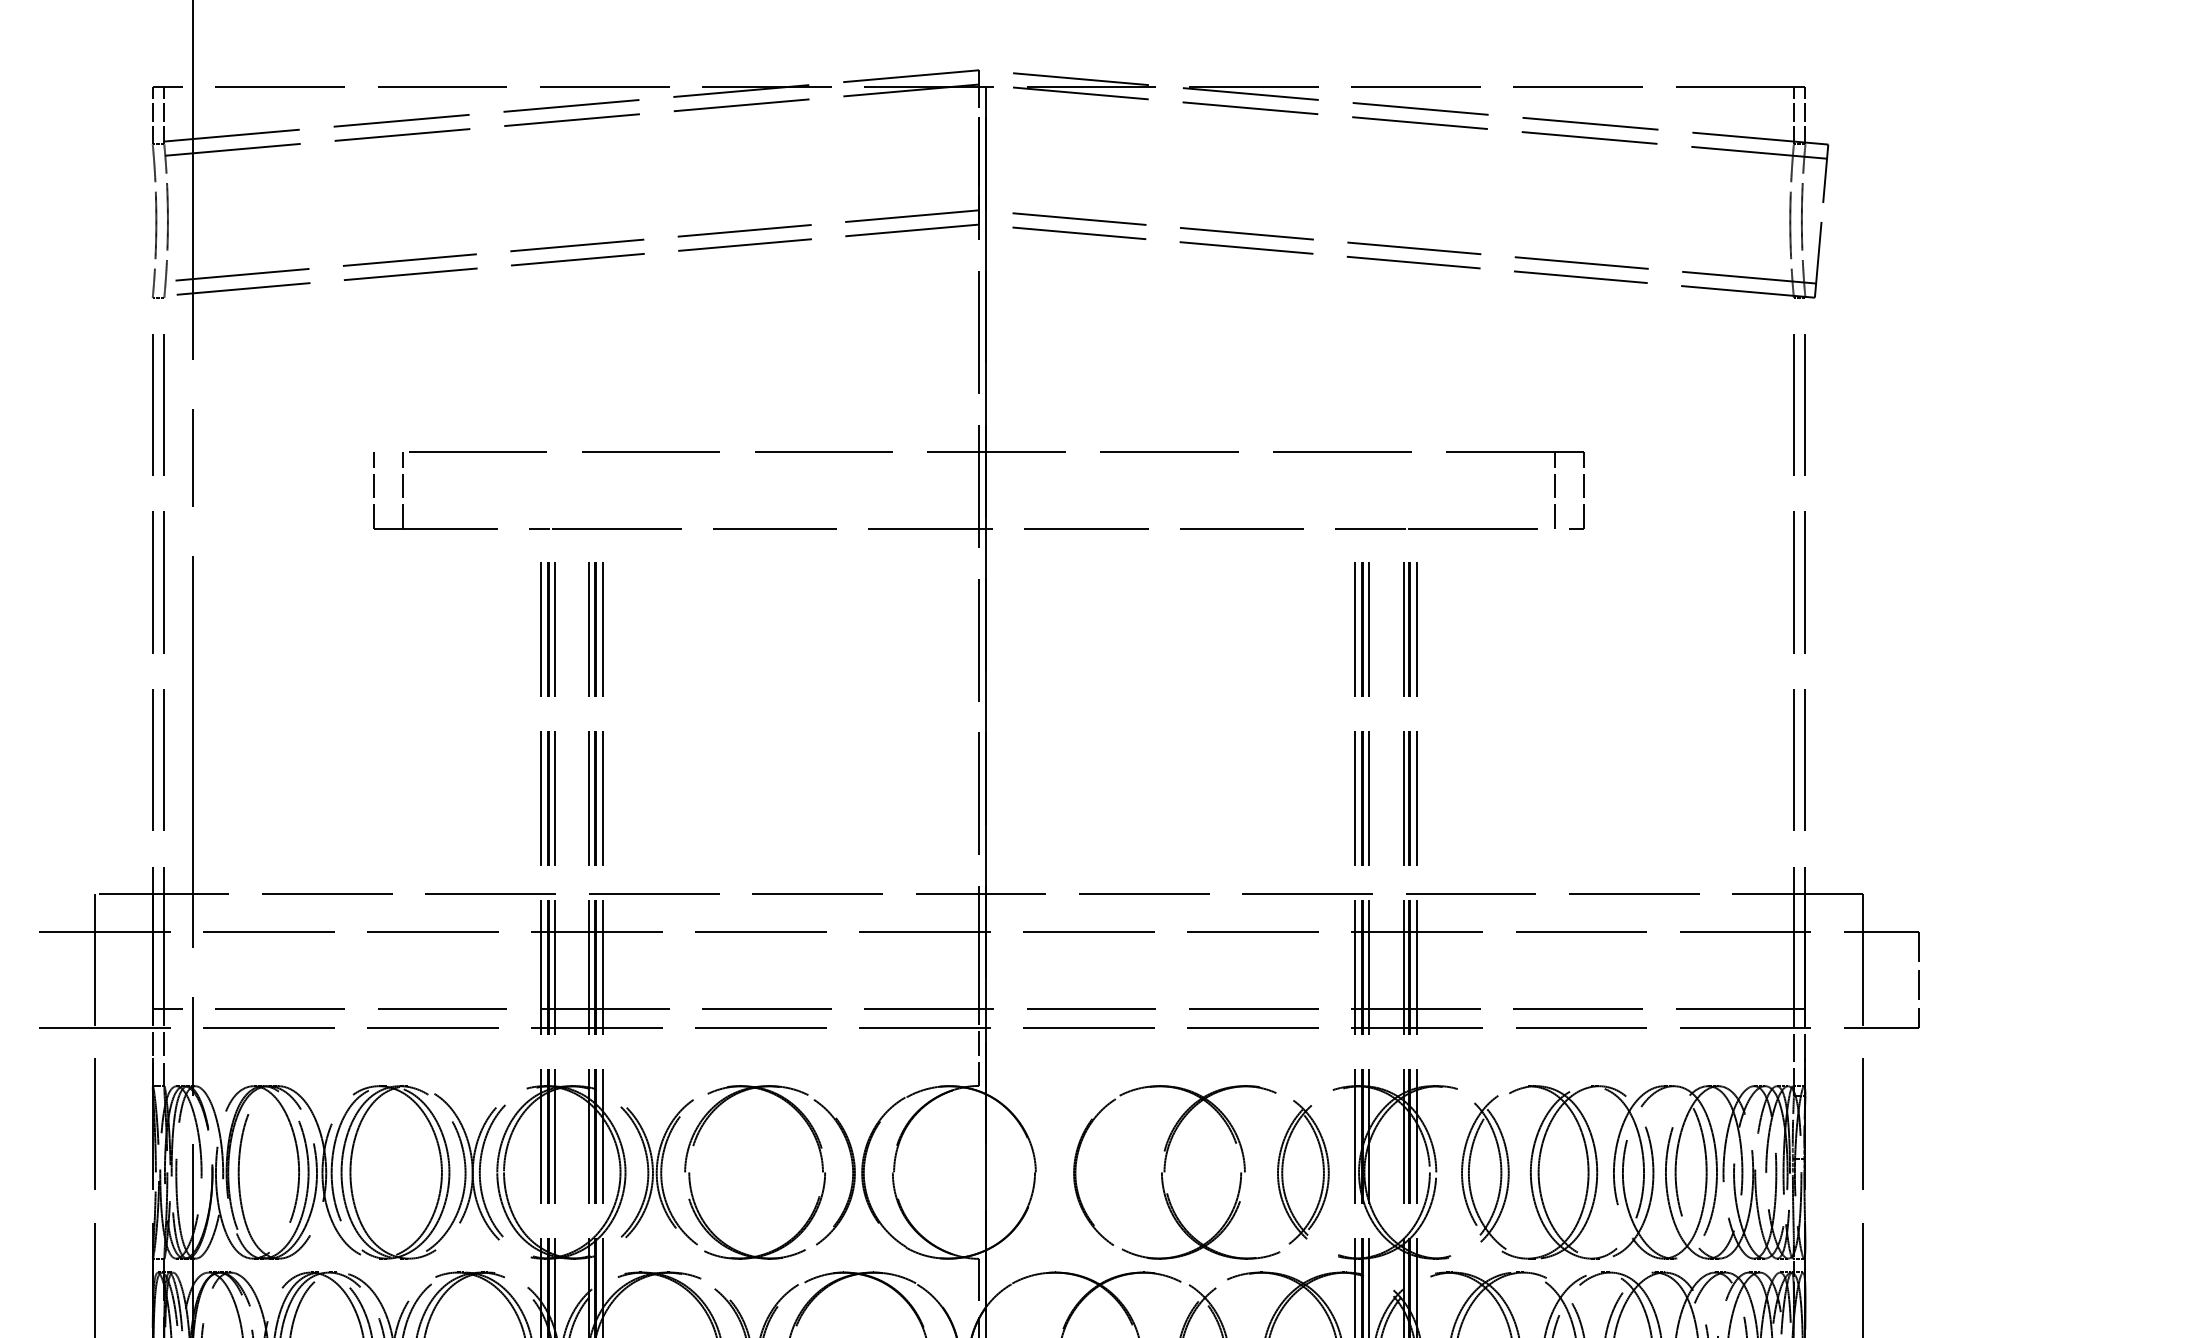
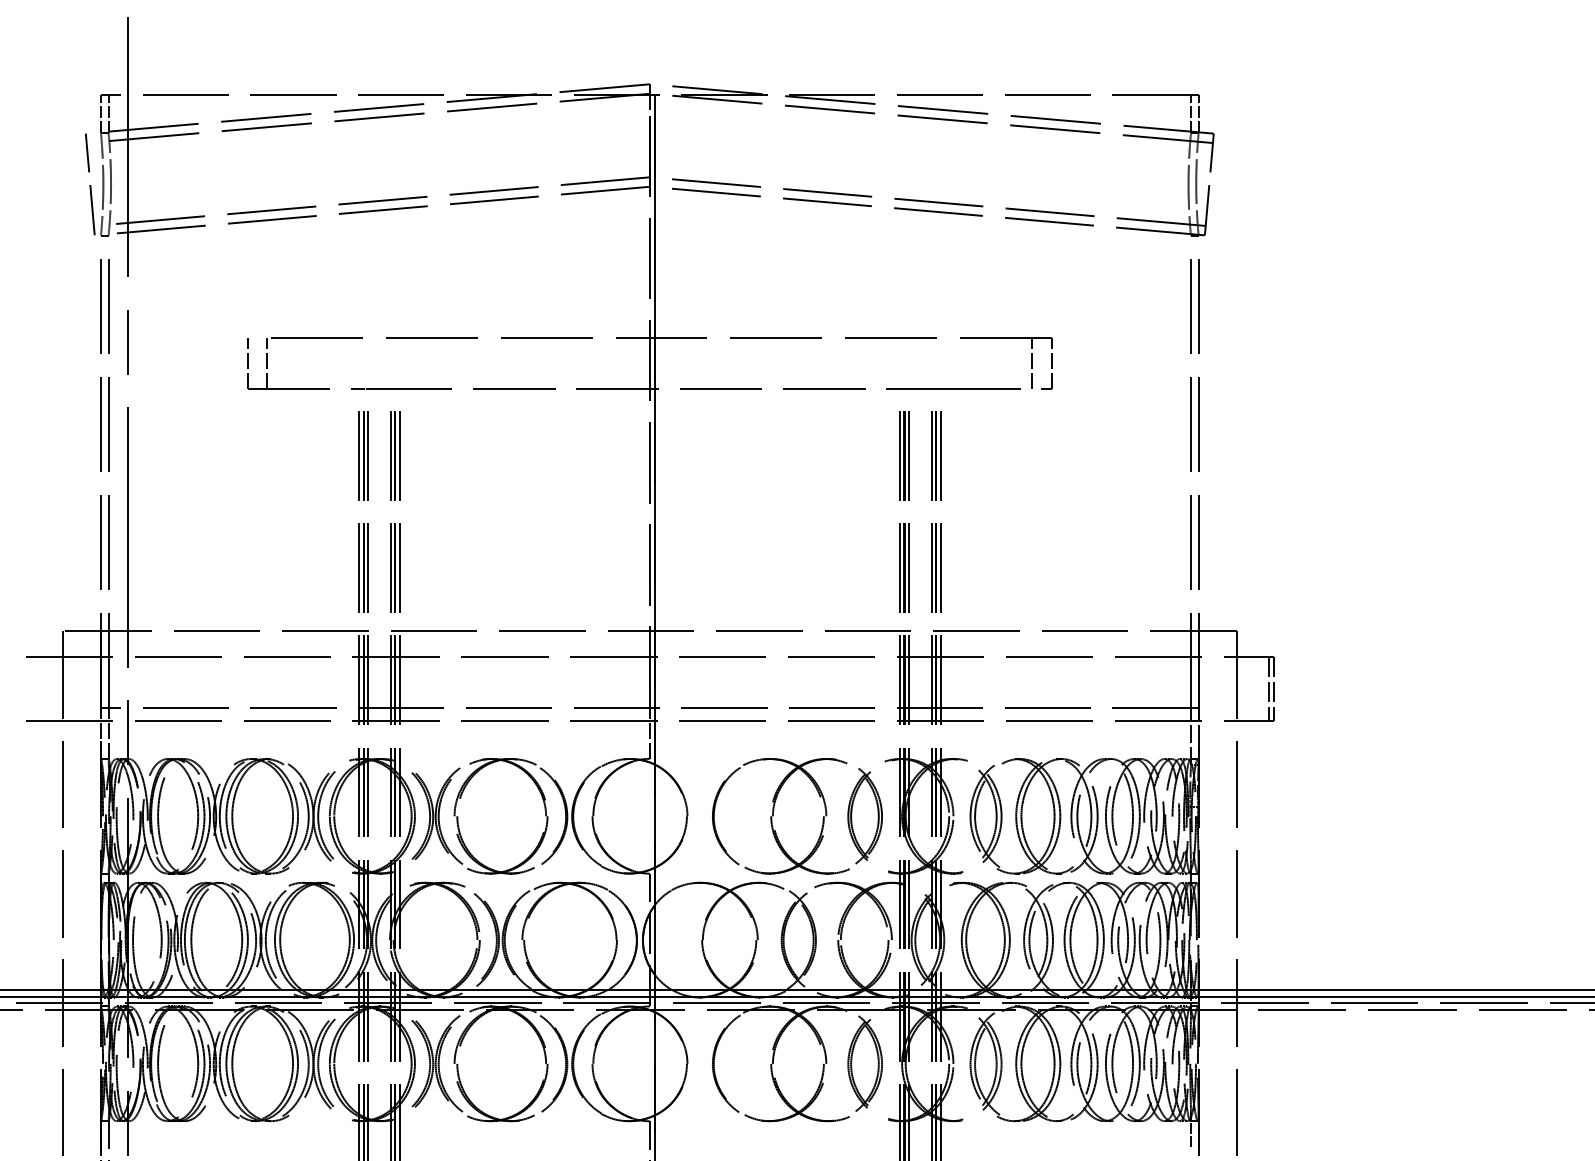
line: (135, 221) -> (89, 184), added
line: (1910, 980) -> (1268, 688), added

